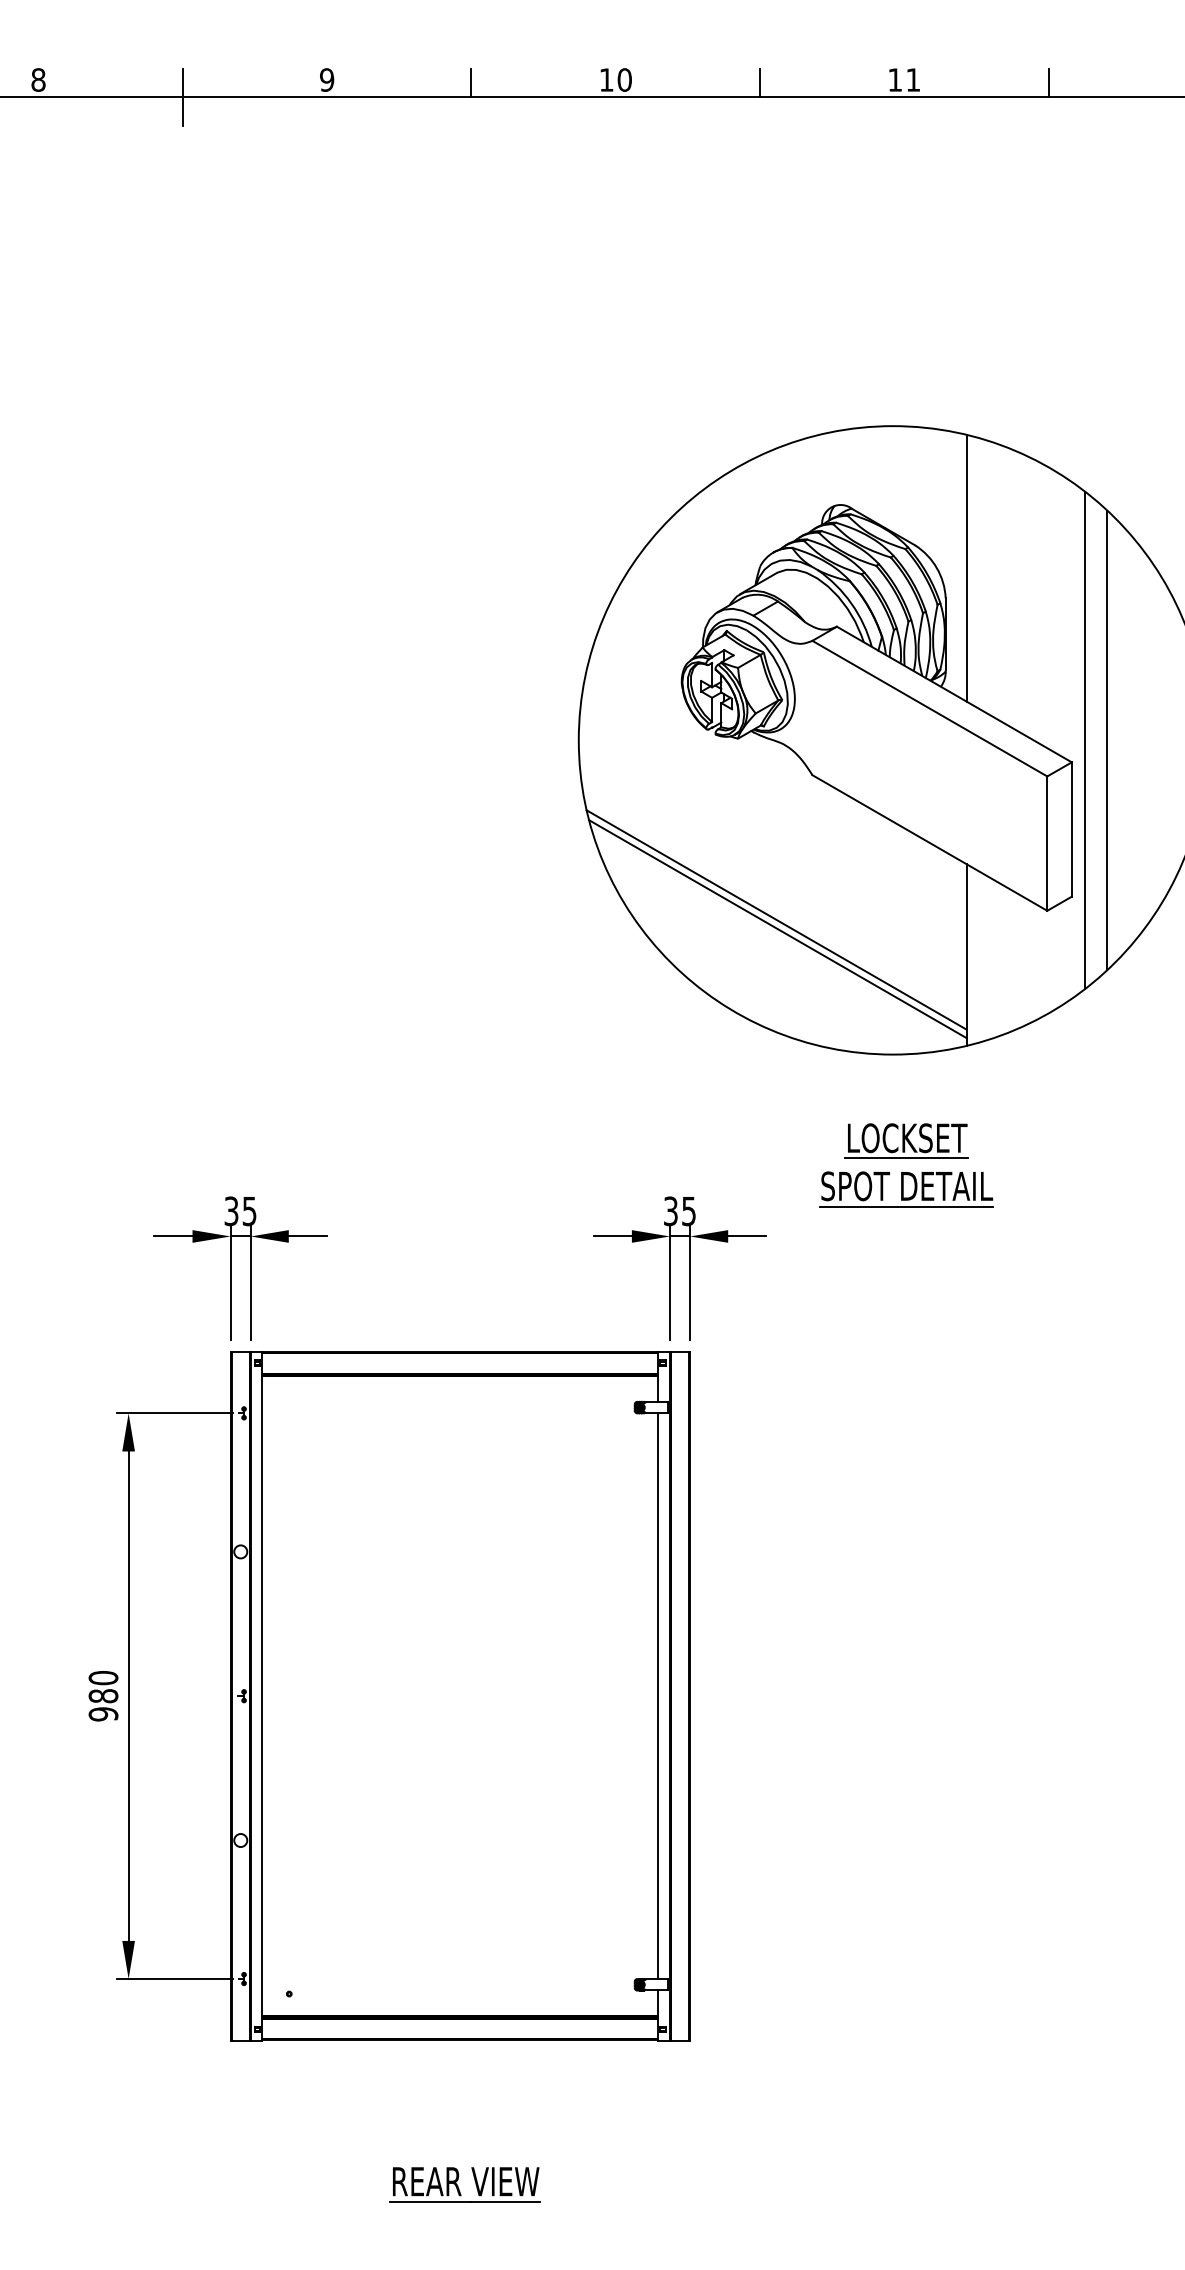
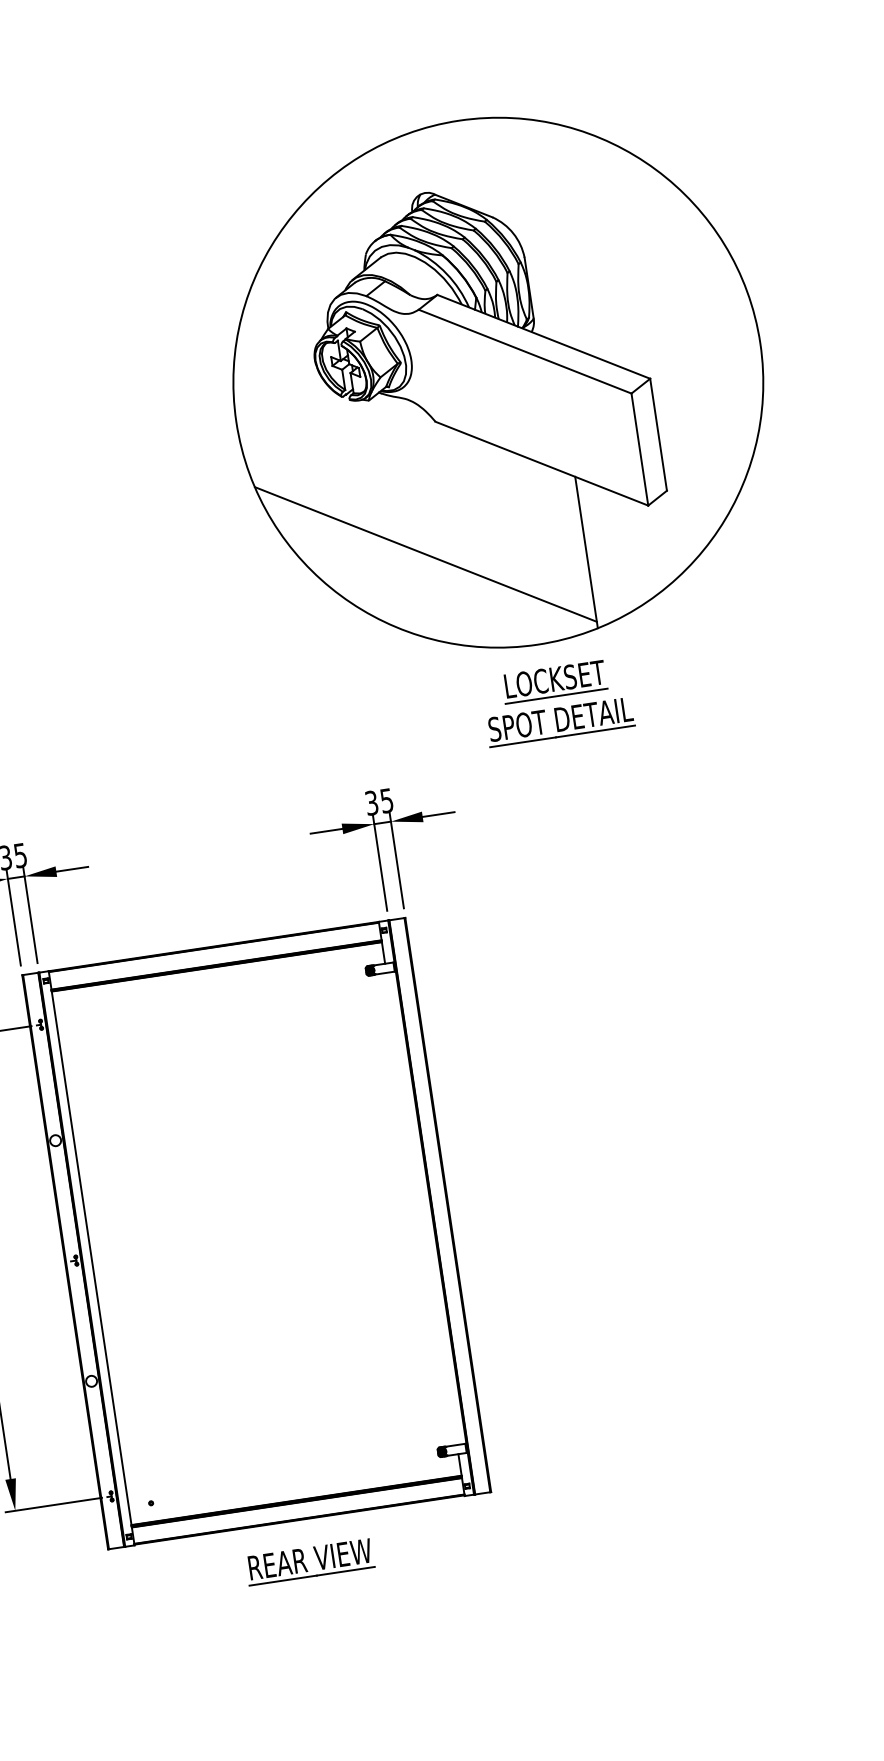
line: (966, 567) -> (538, 229), removed
line: (1085, 739) -> (658, 357), removed
line: (1107, 740) -> (677, 356), removed
line: (776, 919) -> (423, 546), removed
part: (906, 1158) -> (556, 696), moved
line: (658, 1696) -> (421, 1209), removed
part: (458, 2186) -> (304, 1564), moved

